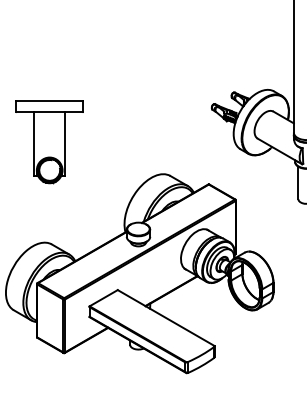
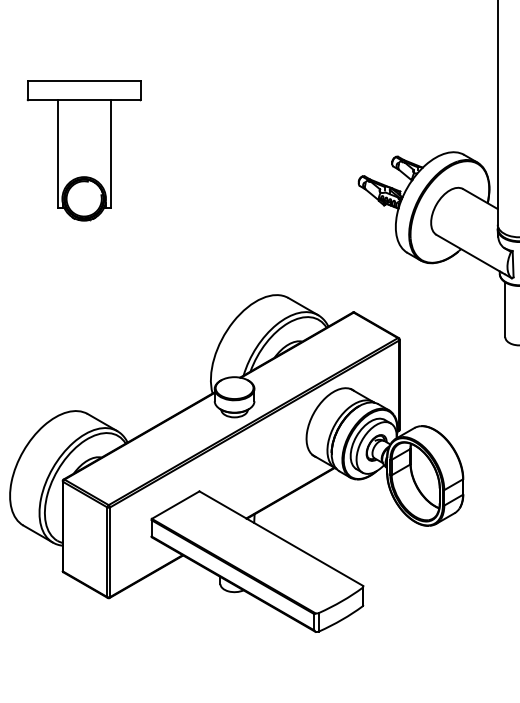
part: (49, 142) -> (83, 151), moved

